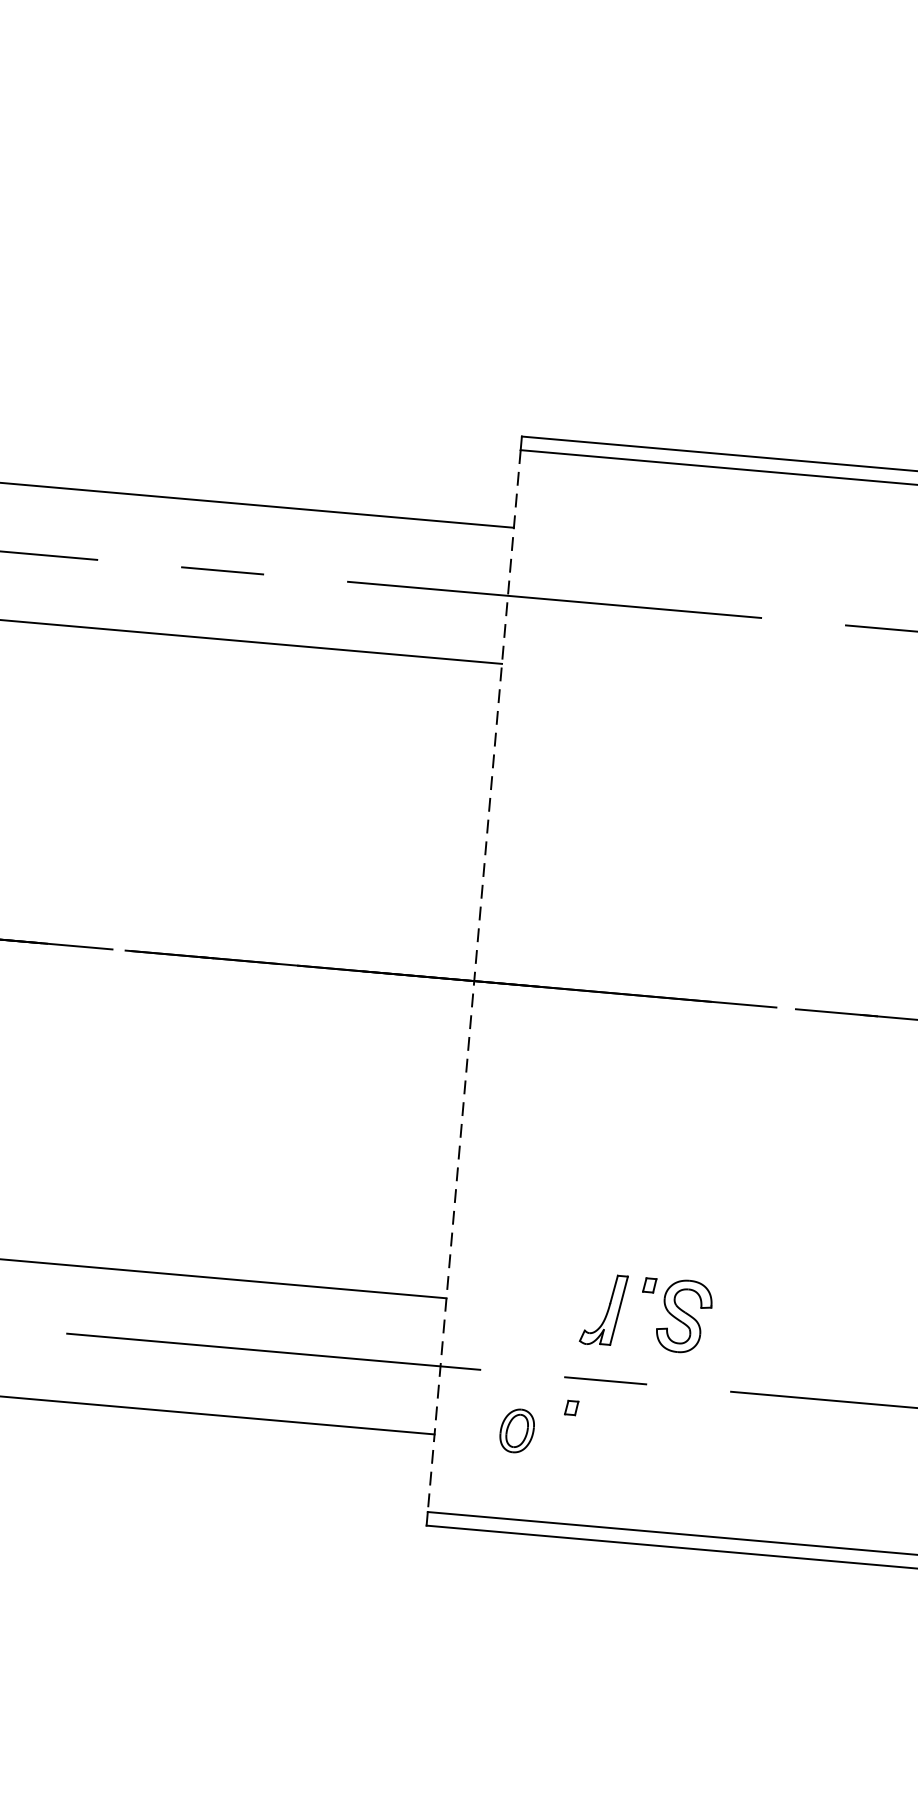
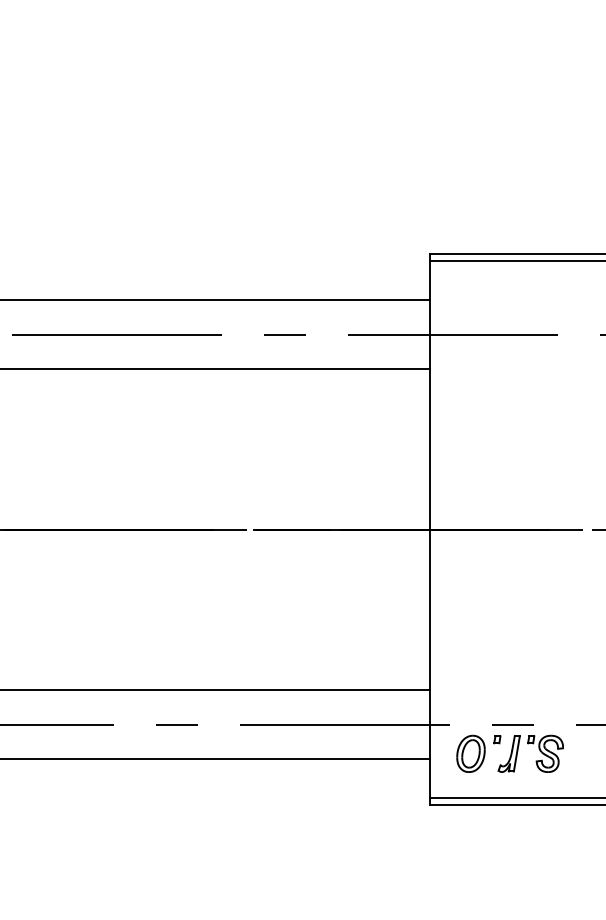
line: (473, 980) -> (429, 529), dashed -> solid
part: (643, 1294) -> (528, 744), moved
part: (516, 1430) -> (470, 753), size x1.67

